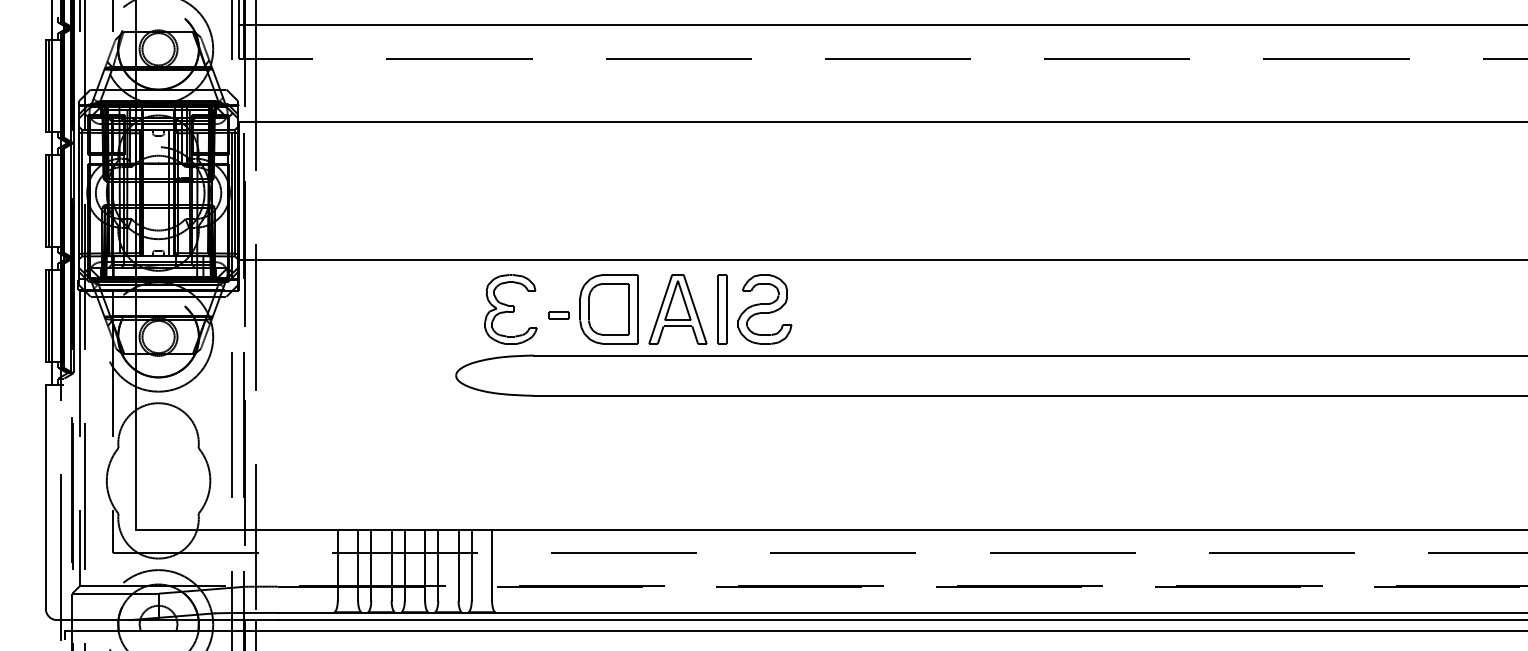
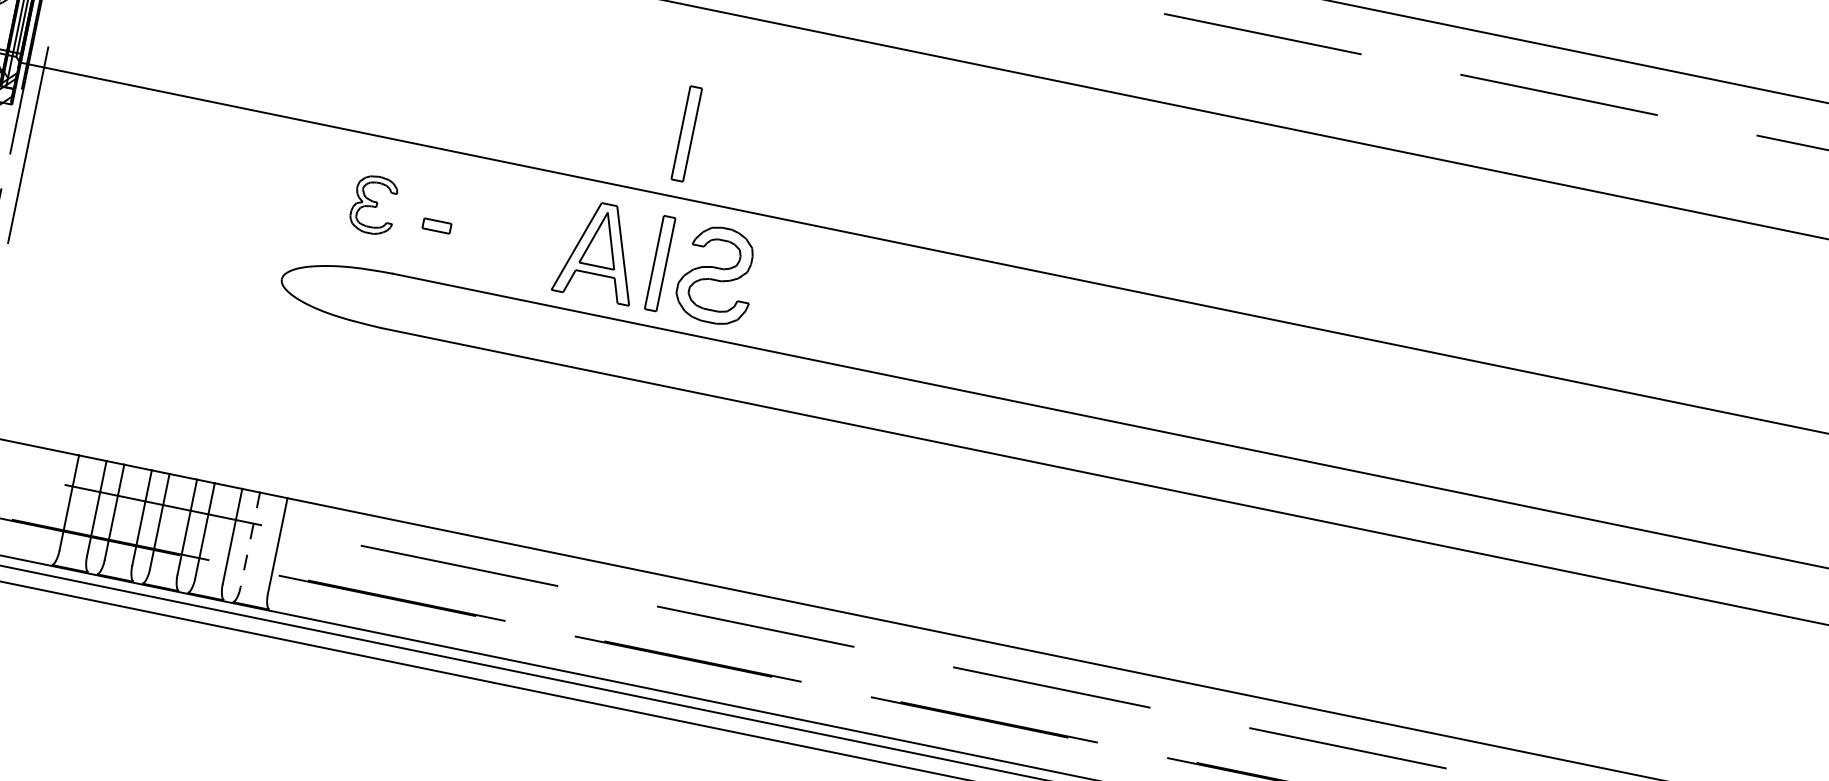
part: (722, 213) -> (686, 134), added
part: (510, 309) -> (373, 204), size x0.6
part: (608, 309) -> (506, 232), removed
line: (471, 566) -> (249, 541), solid -> dashed

